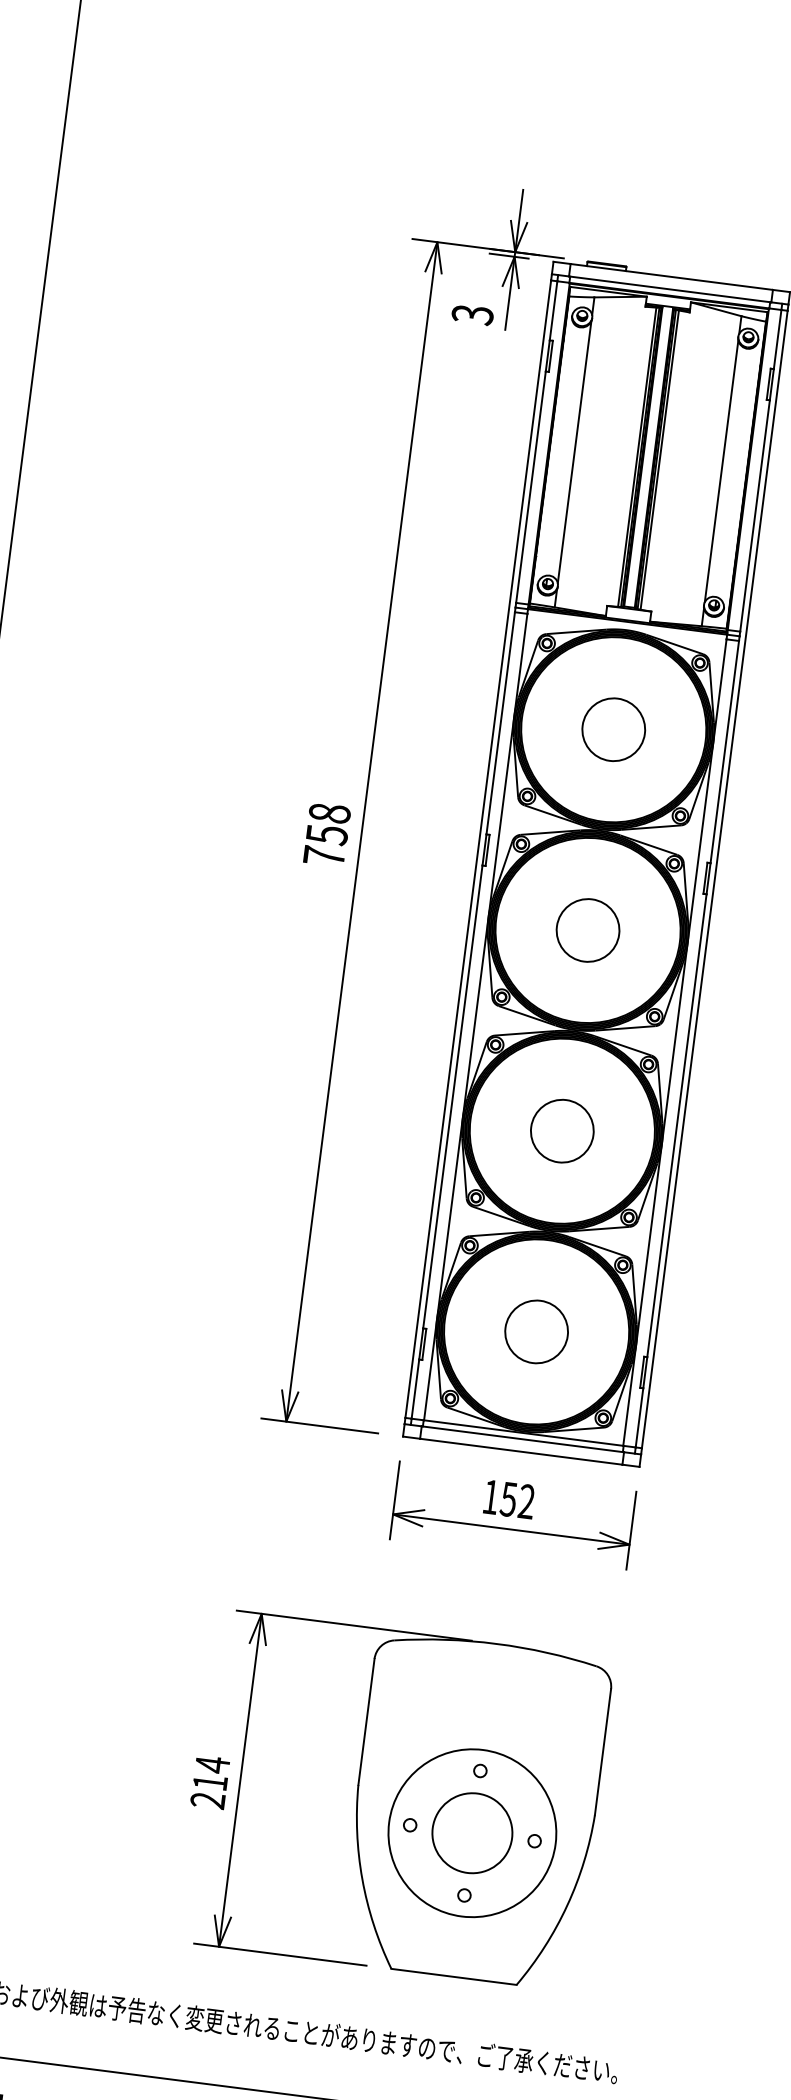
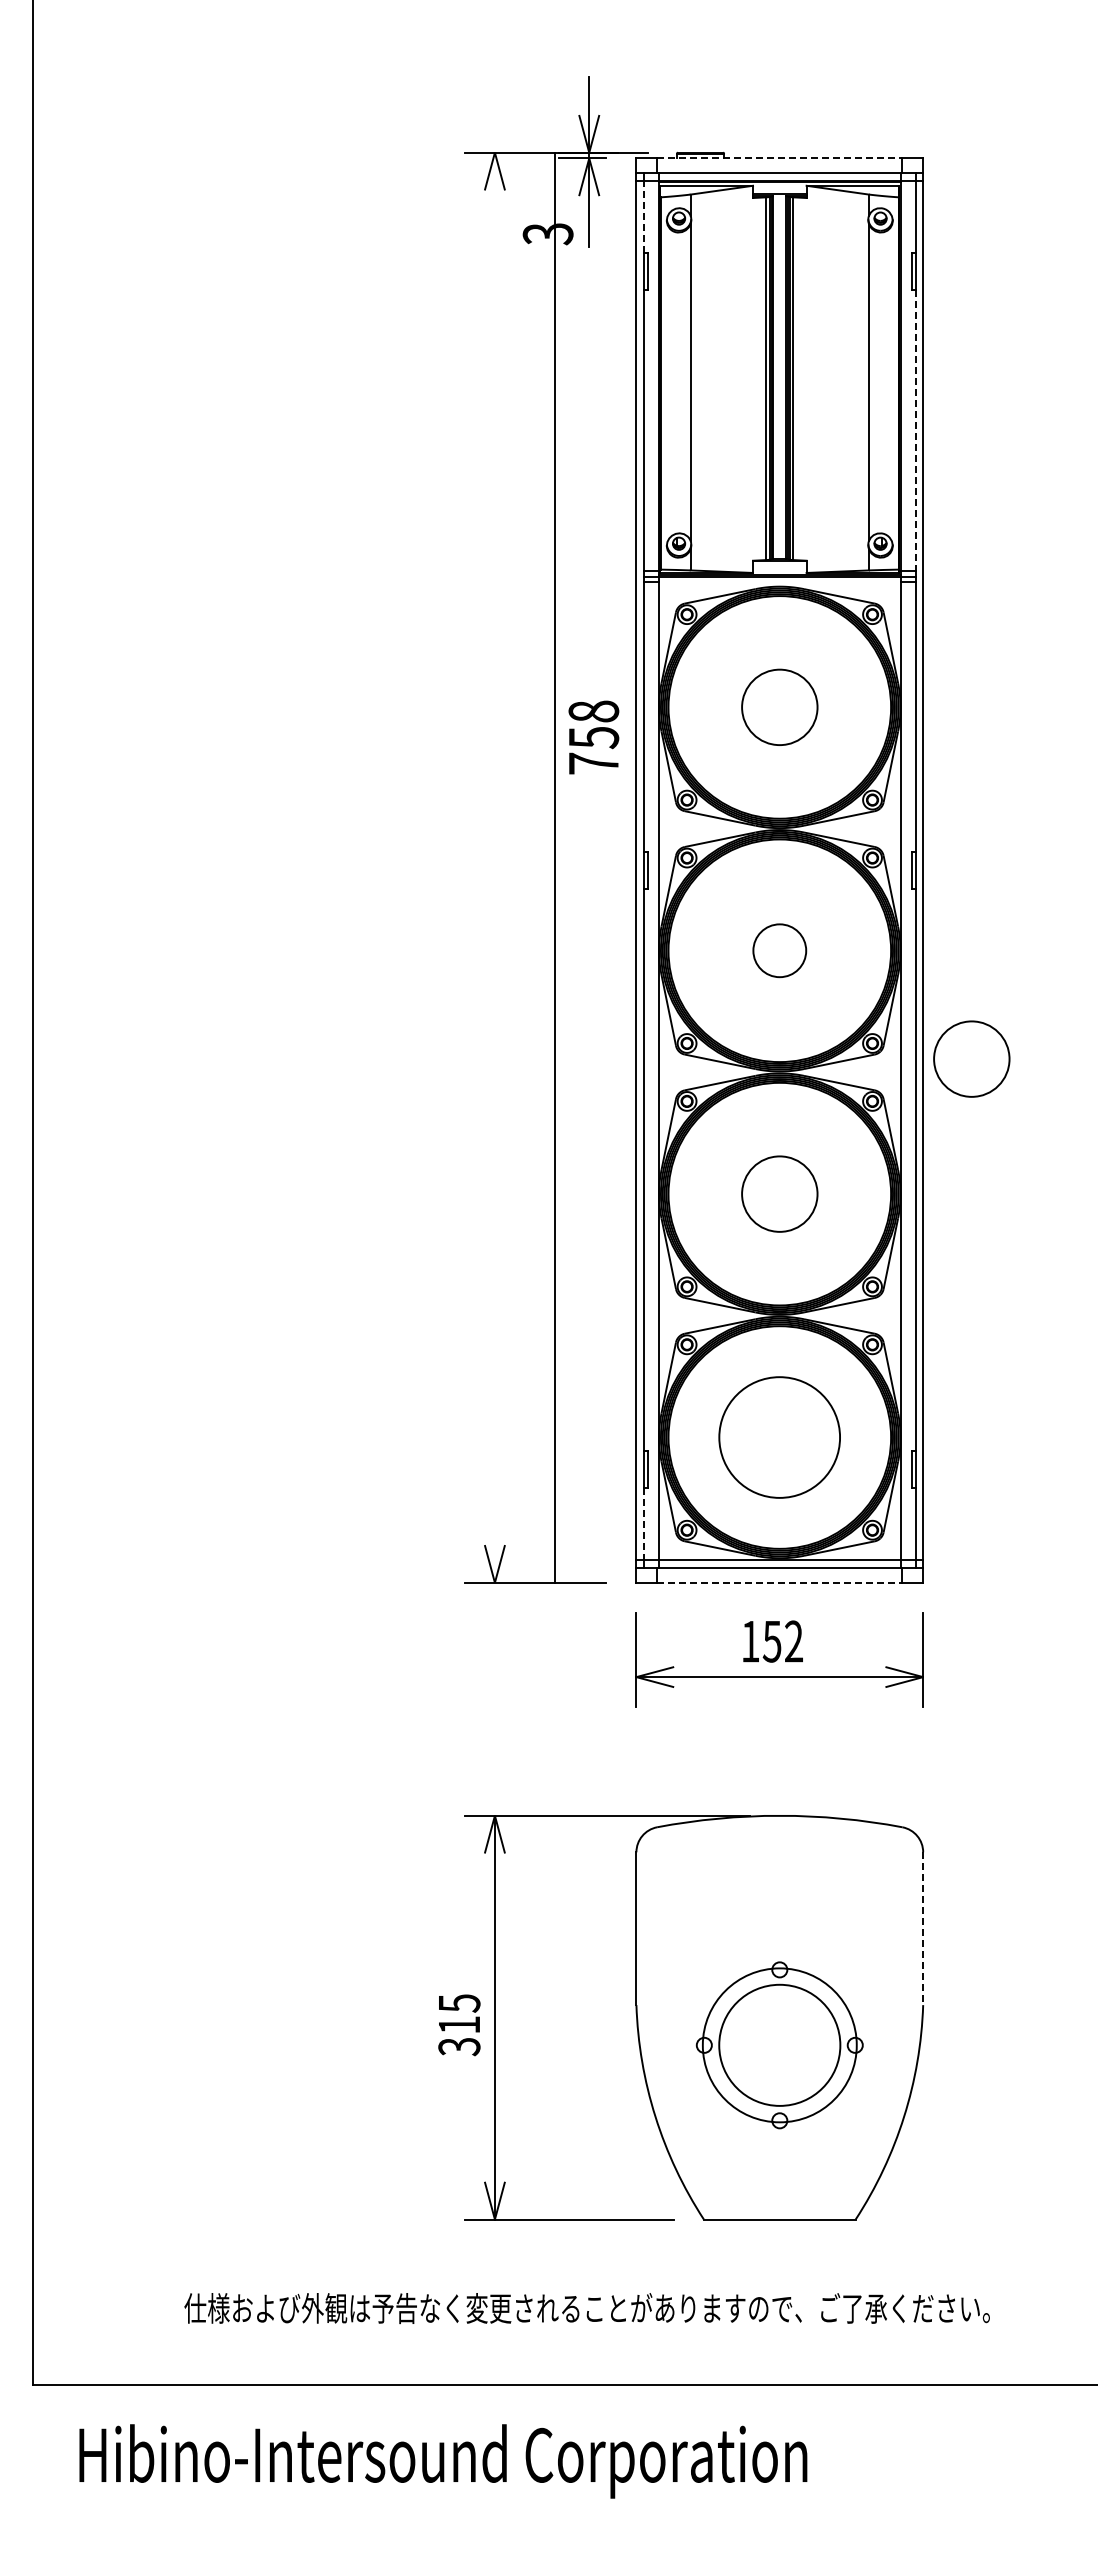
line: (671, 277) -> (779, 158), solid -> dashed
line: (553, 310) -> (643, 216), solid -> dashed
line: (754, 516) -> (915, 431), solid -> dashed
line: (361, 831) -> (554, 867), moved
text: (326, 834) -> (593, 737), moved
circle: (587, 930) -> (779, 950), size x0.7
circle: (734, 1039) -> (971, 1058), added
circle: (536, 1331) -> (779, 1437), size x1.6
line: (415, 1389) -> (643, 1524), solid -> dashed
line: (521, 1451) -> (779, 1582), solid -> dashed
line: (603, 1752) -> (923, 1929), solid -> dashed
text: (210, 1782) -> (459, 2024), 214 -> 315
circle: (472, 1833) -> (779, 2045), size x0.6
circle: (472, 1833) -> (779, 2045), size x1.6

